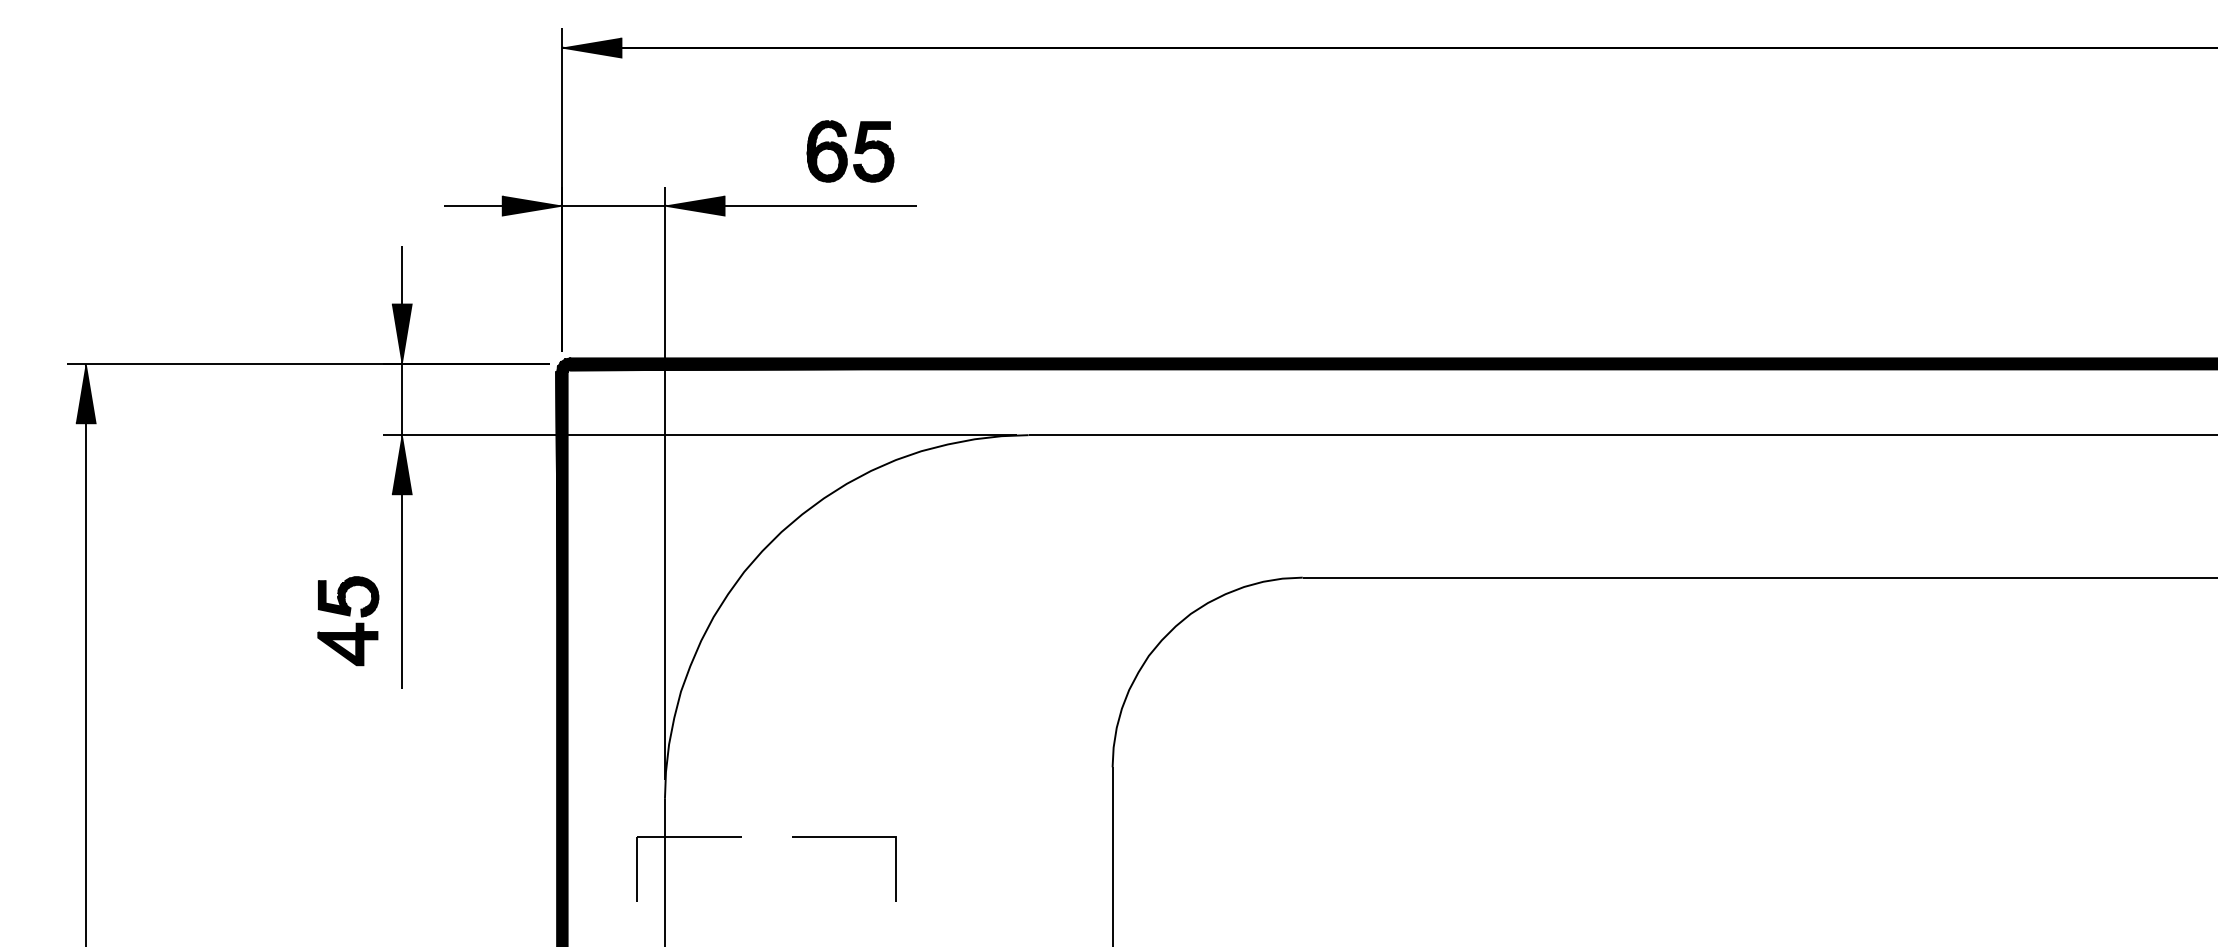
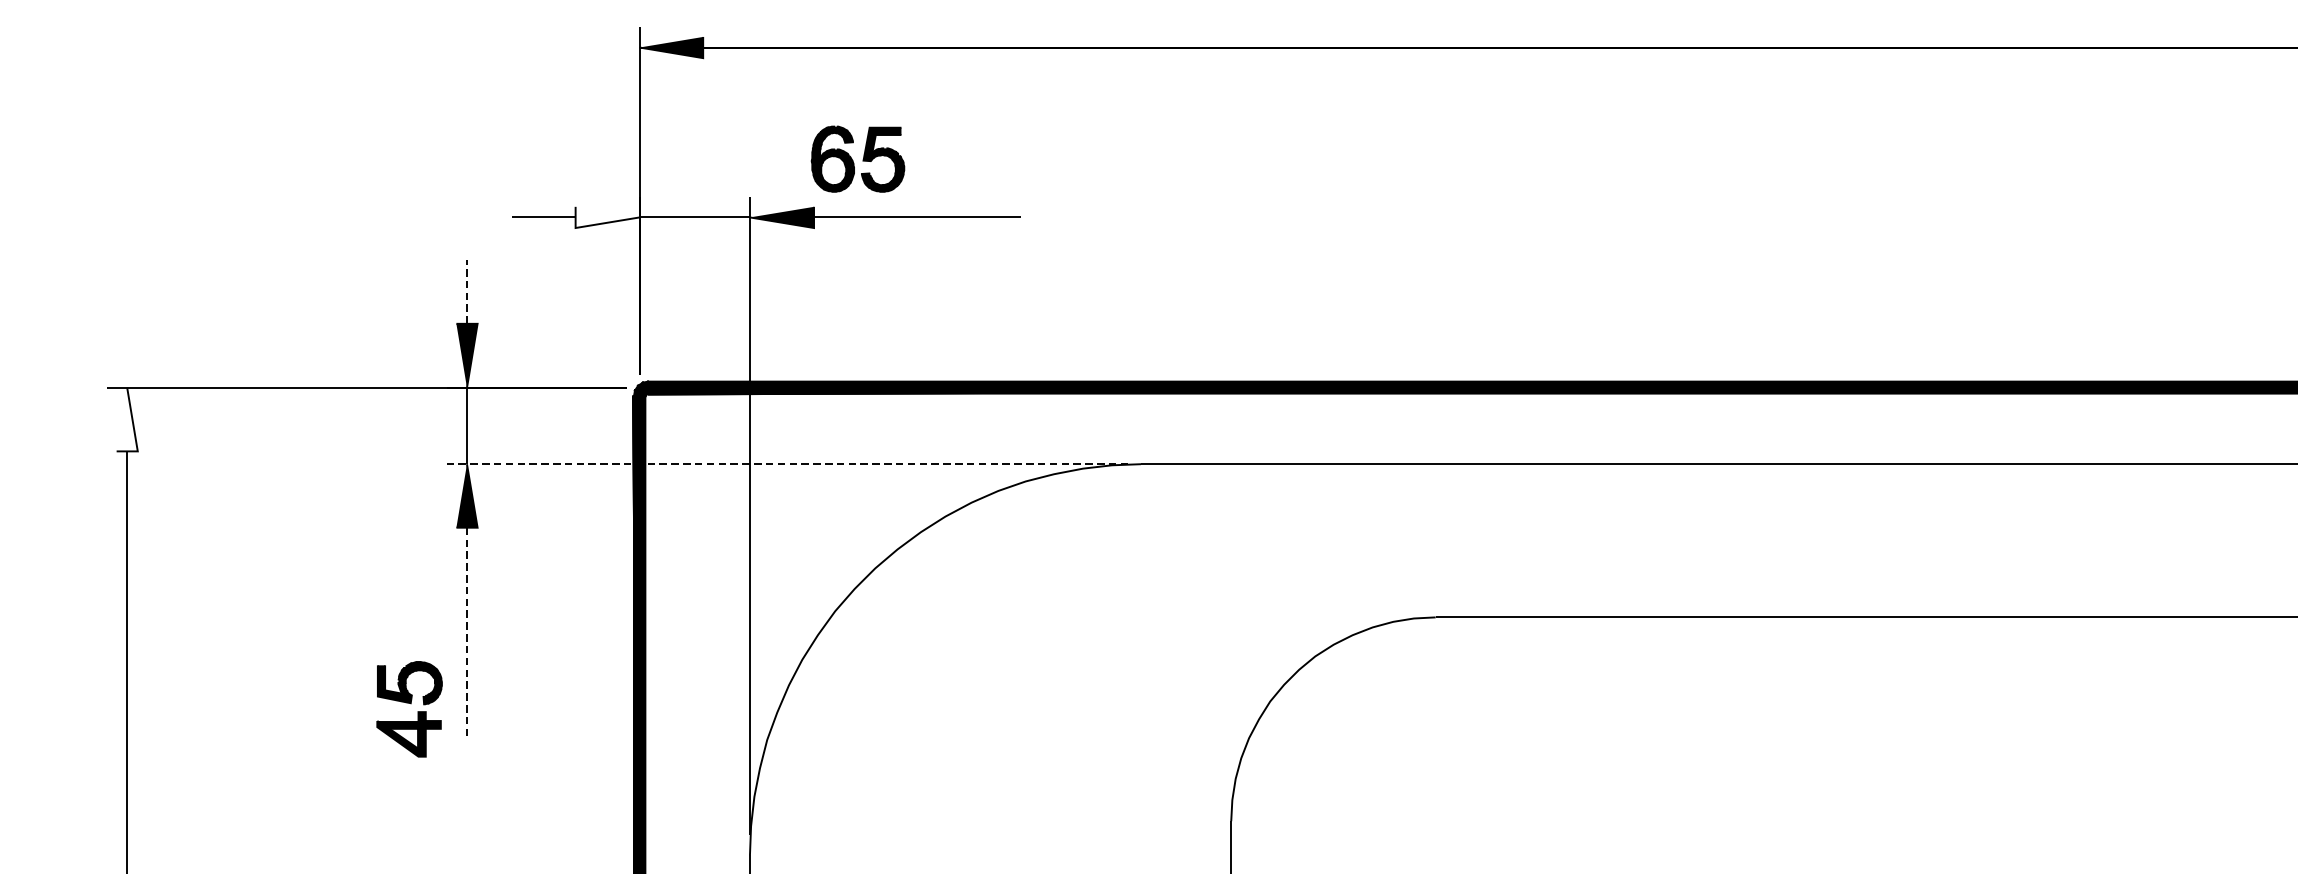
part: (850, 151) -> (858, 159), moved
fill: (532, 205) -> (607, 217), removed
line: (401, 275) -> (466, 292), solid -> dashed
fill: (85, 393) -> (126, 419), removed
line: (699, 435) -> (787, 464), solid -> dashed
line: (401, 592) -> (466, 633), solid -> dashed
part: (348, 621) -> (409, 709), moved

